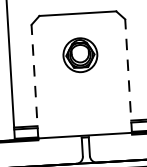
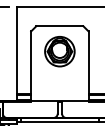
part: (79, 54) -> (59, 51), size x1.43
line: (128, 76) -> (88, 66), dashed -> solid
line: (35, 82) -> (31, 66), dashed -> solid

